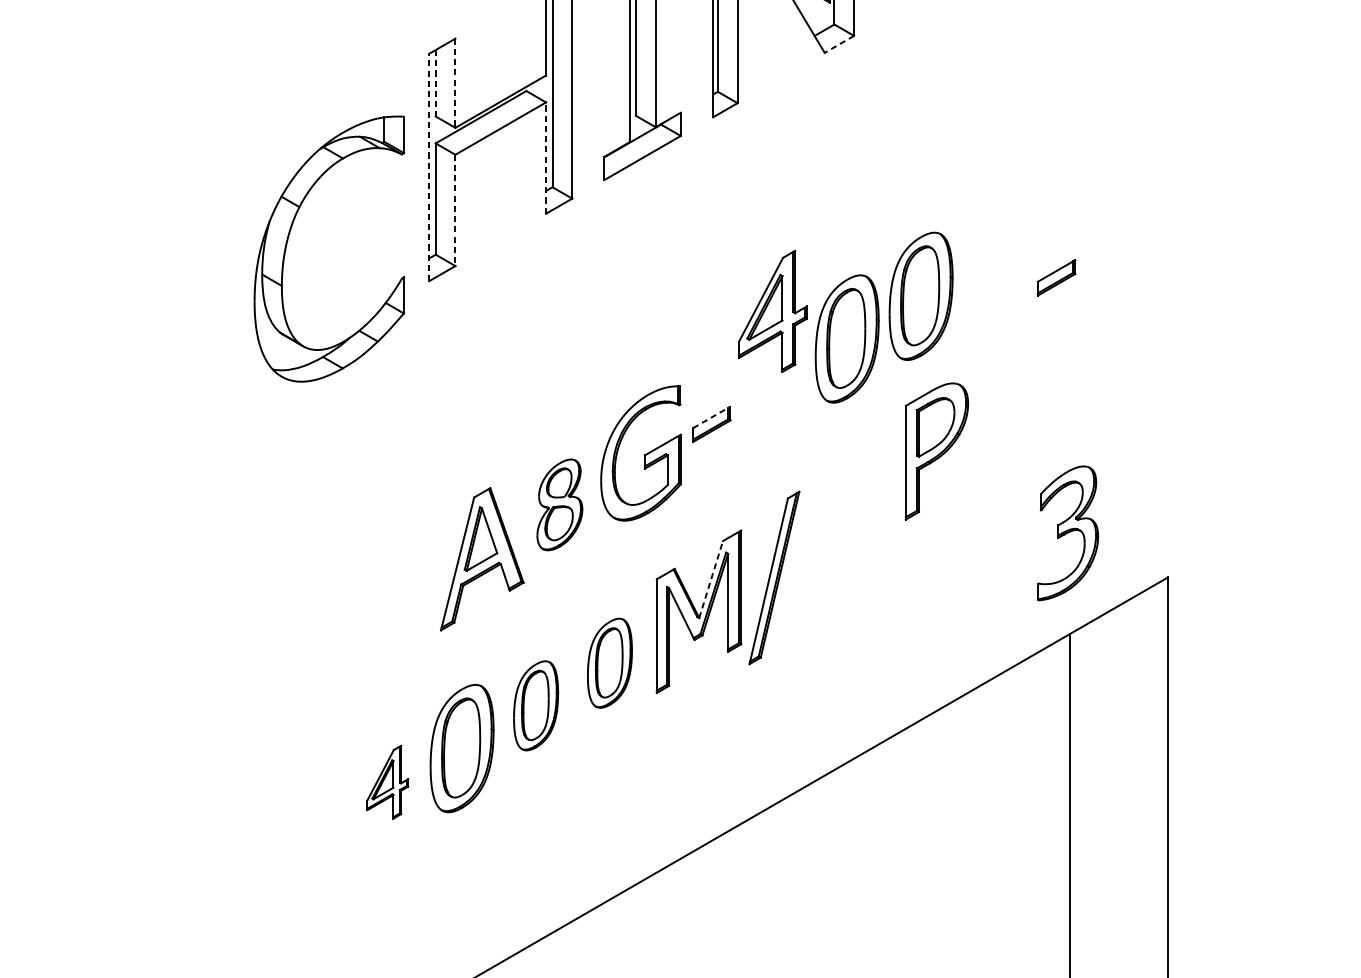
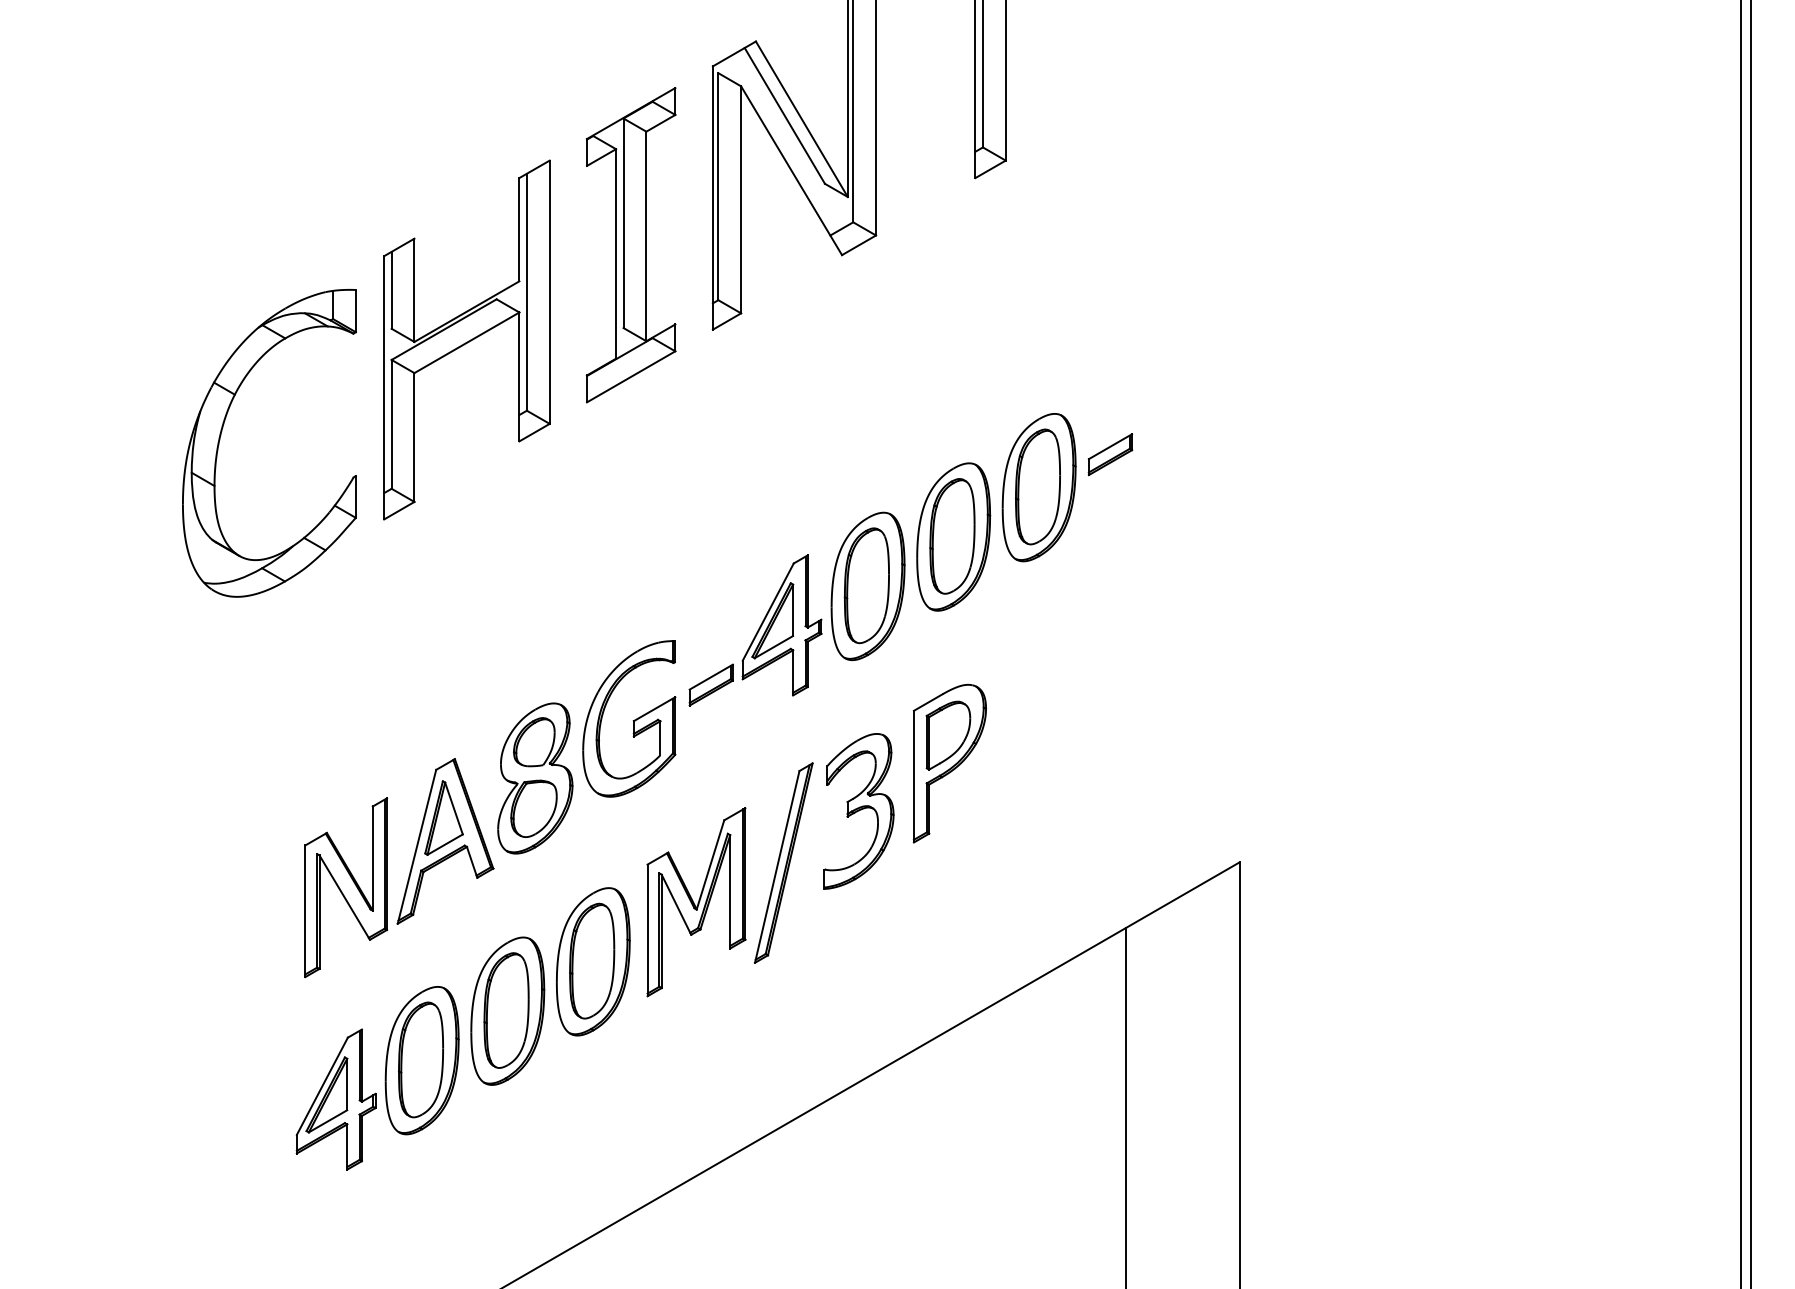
line: (839, 44) -> (859, 245), dashed -> solid
line: (435, 83) -> (391, 290), dashed -> solid
line: (455, 83) -> (414, 290), dashed -> solid
line: (546, 157) -> (519, 376), dashed -> solid
line: (429, 167) -> (384, 387), dashed -> solid
line: (455, 211) -> (414, 438), dashed -> solid
part: (288, 238) -> (222, 431), moved
part: (994, 253) -> (1038, 487), added
part: (1056, 277) -> (1110, 454), moved
part: (772, 311) -> (781, 625), moved
line: (711, 417) -> (711, 677), dashed -> solid
part: (936, 451) -> (949, 763), moved
part: (559, 504) -> (535, 778), size x1.43
part: (1067, 533) -> (858, 811), moved
line: (711, 579) -> (710, 864), dashed -> solid
part: (395, 599) -> (345, 887), added
part: (610, 662) -> (593, 961), size x1.43
part: (535, 705) -> (507, 1010), size x1.43
part: (387, 782) -> (335, 1099), size x1.67

